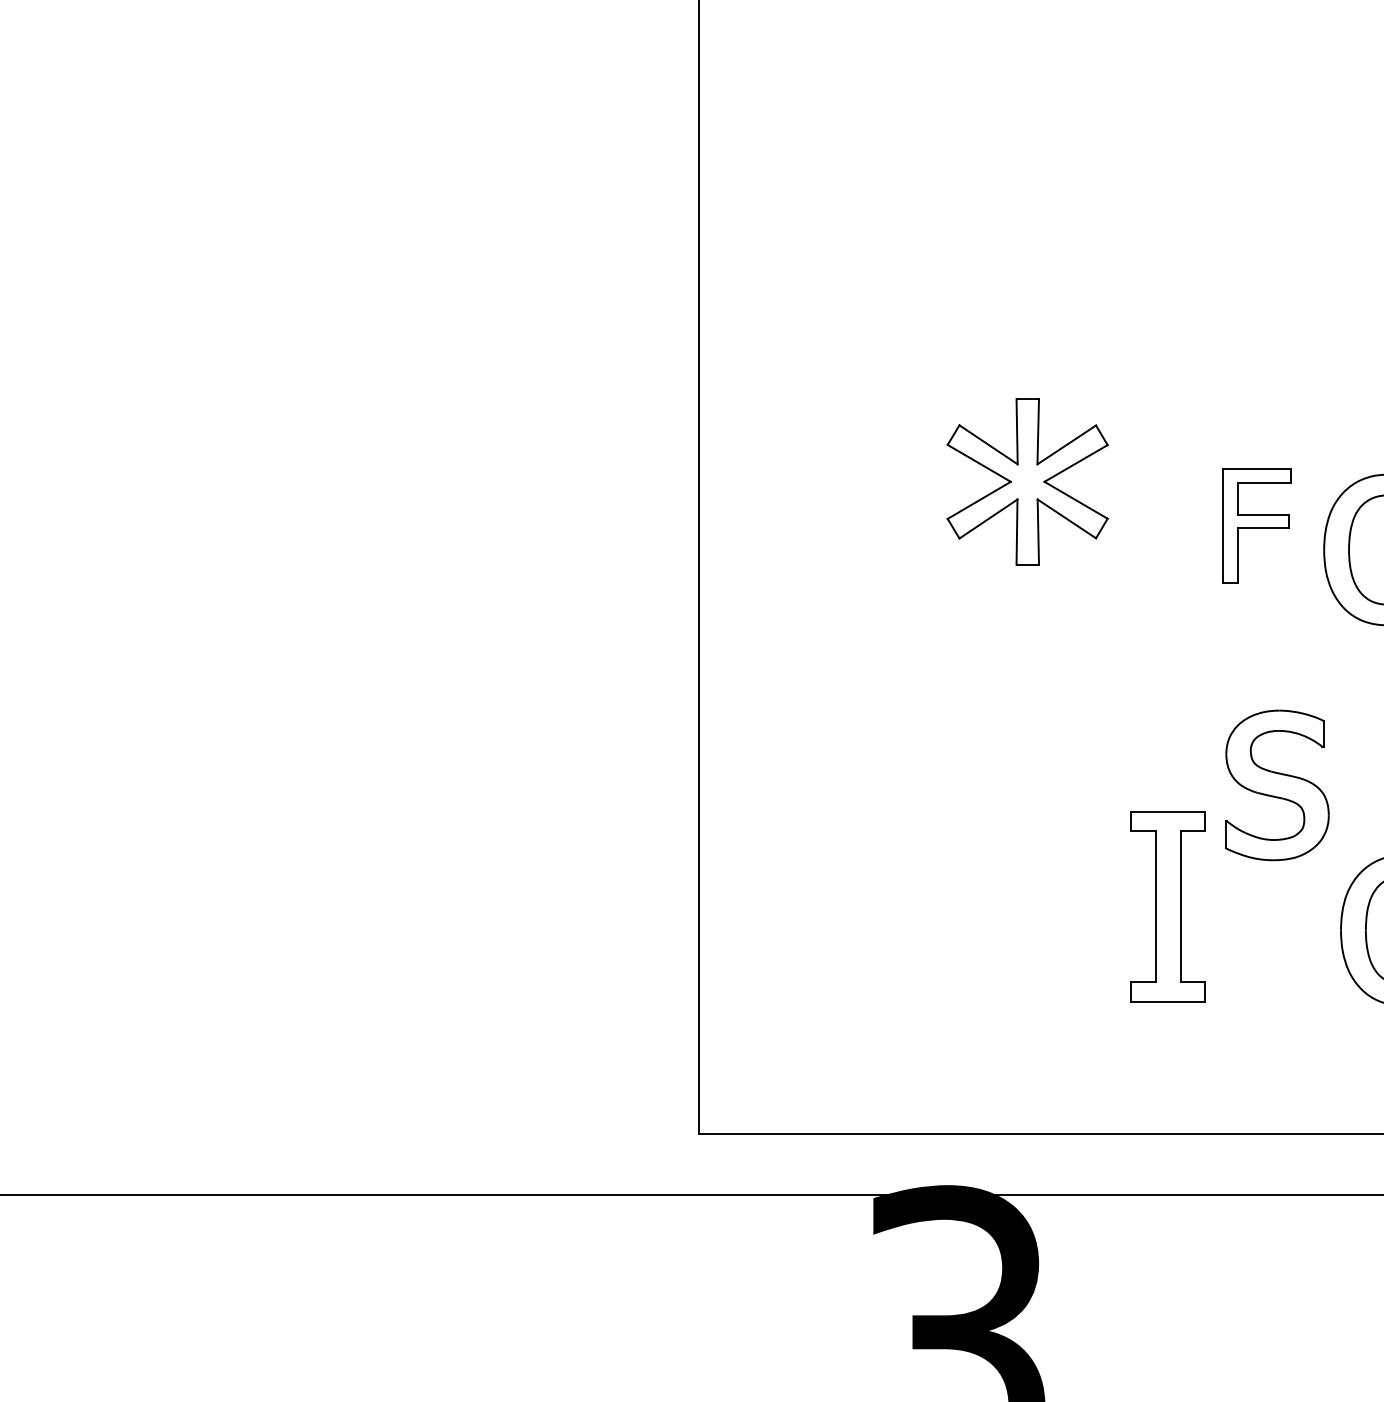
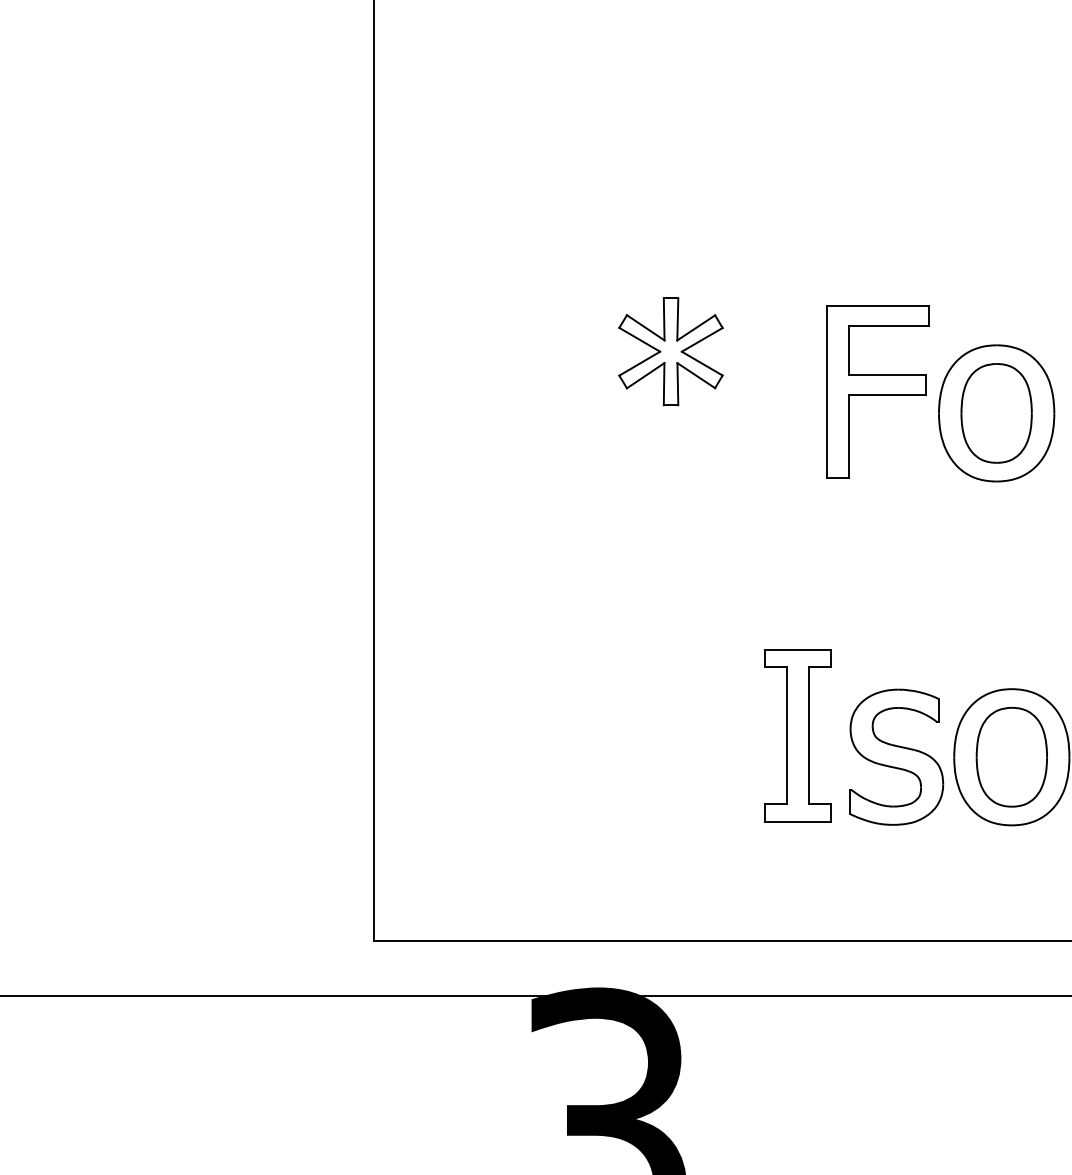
part: (1027, 481) -> (670, 351), size x0.71
part: (1256, 525) -> (877, 391), size x1.67
part: (1277, 785) -> (896, 757), moved

